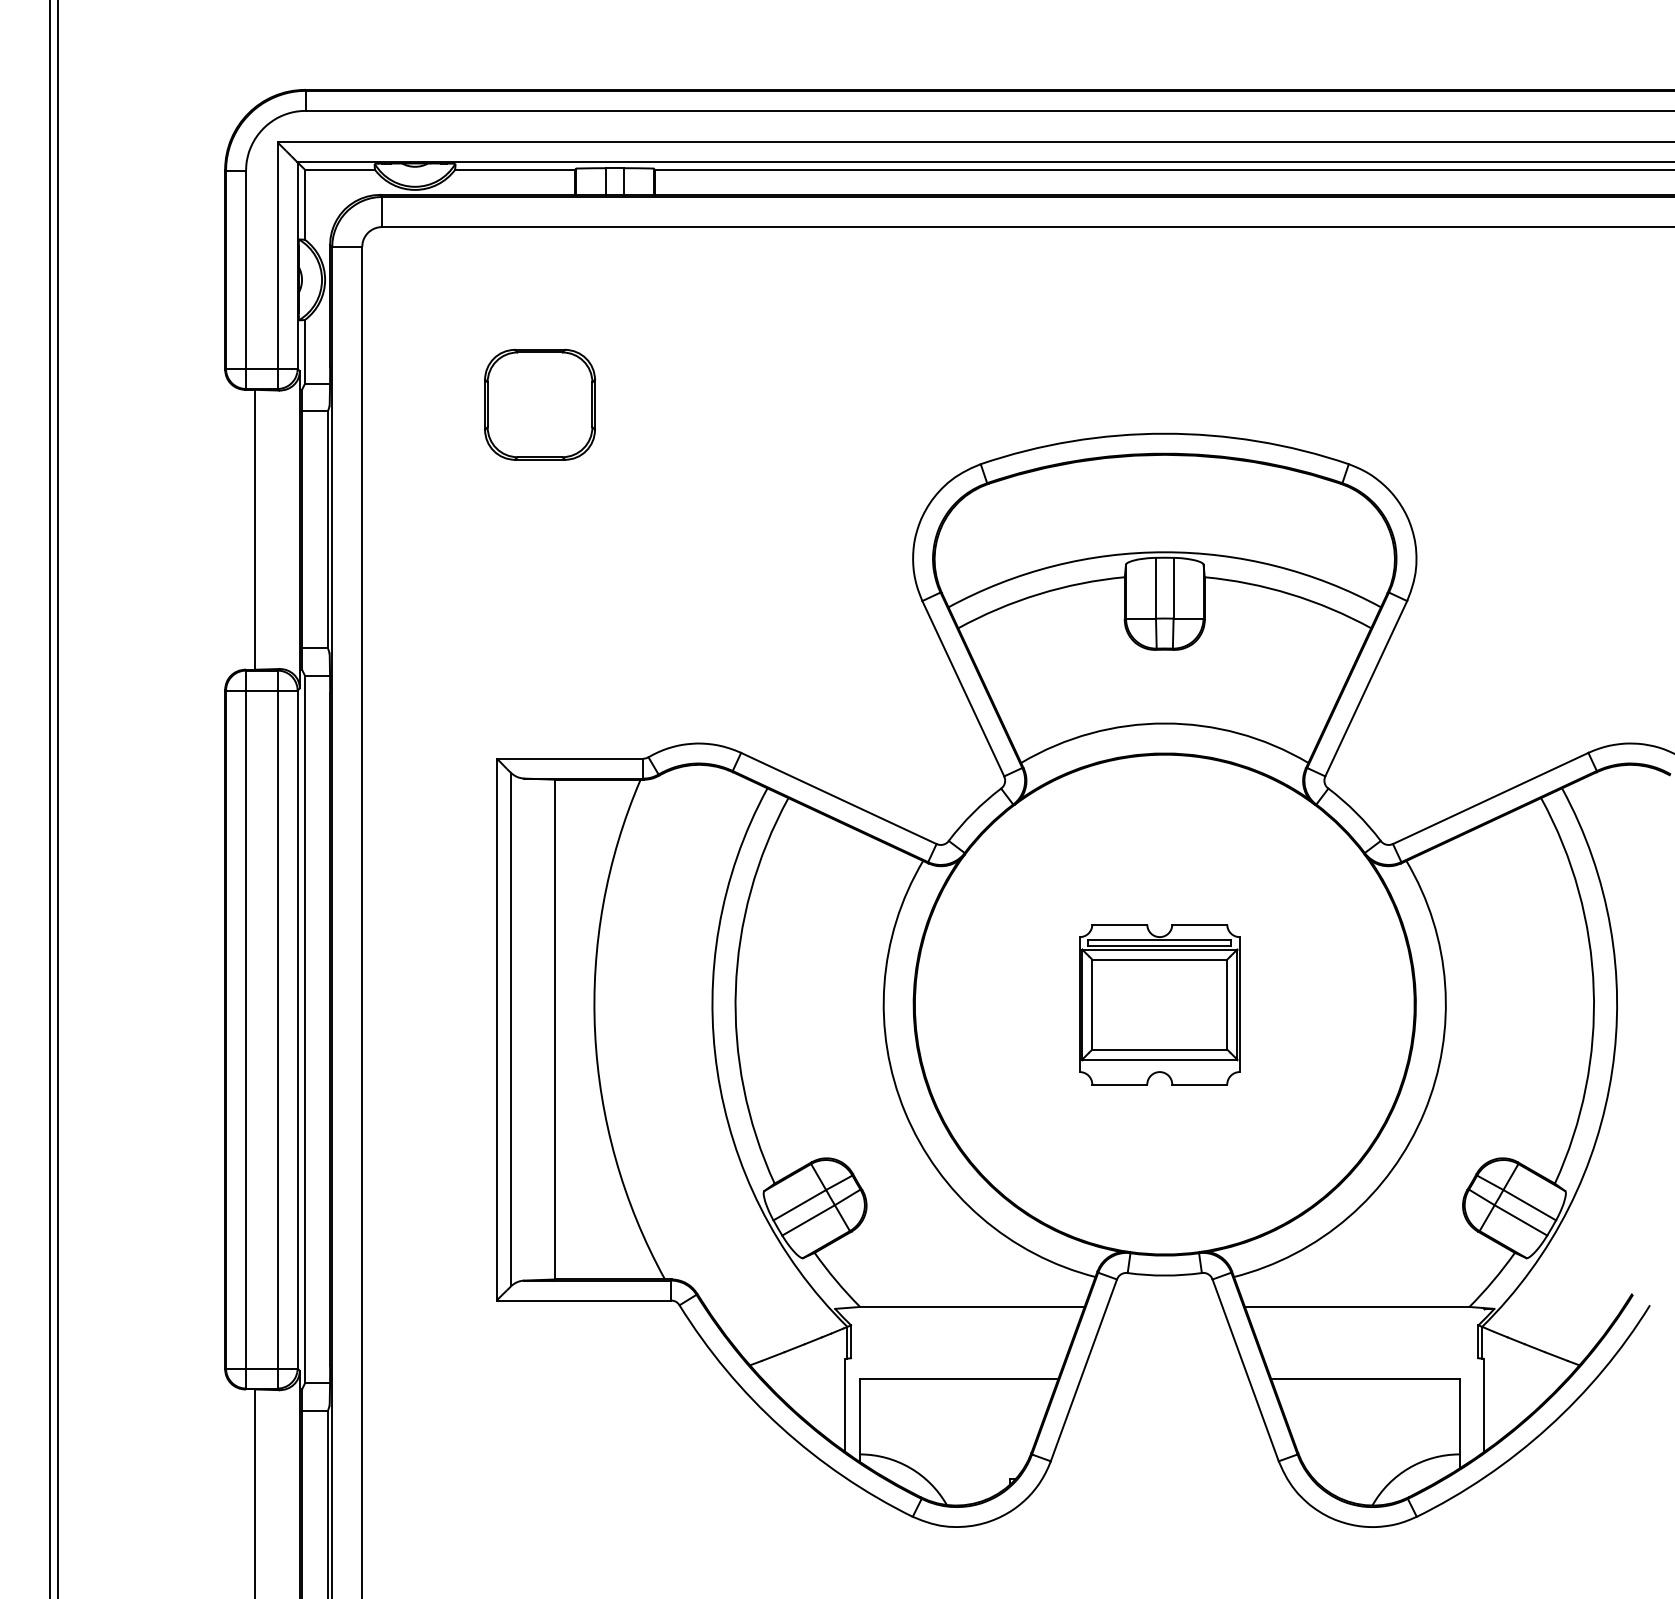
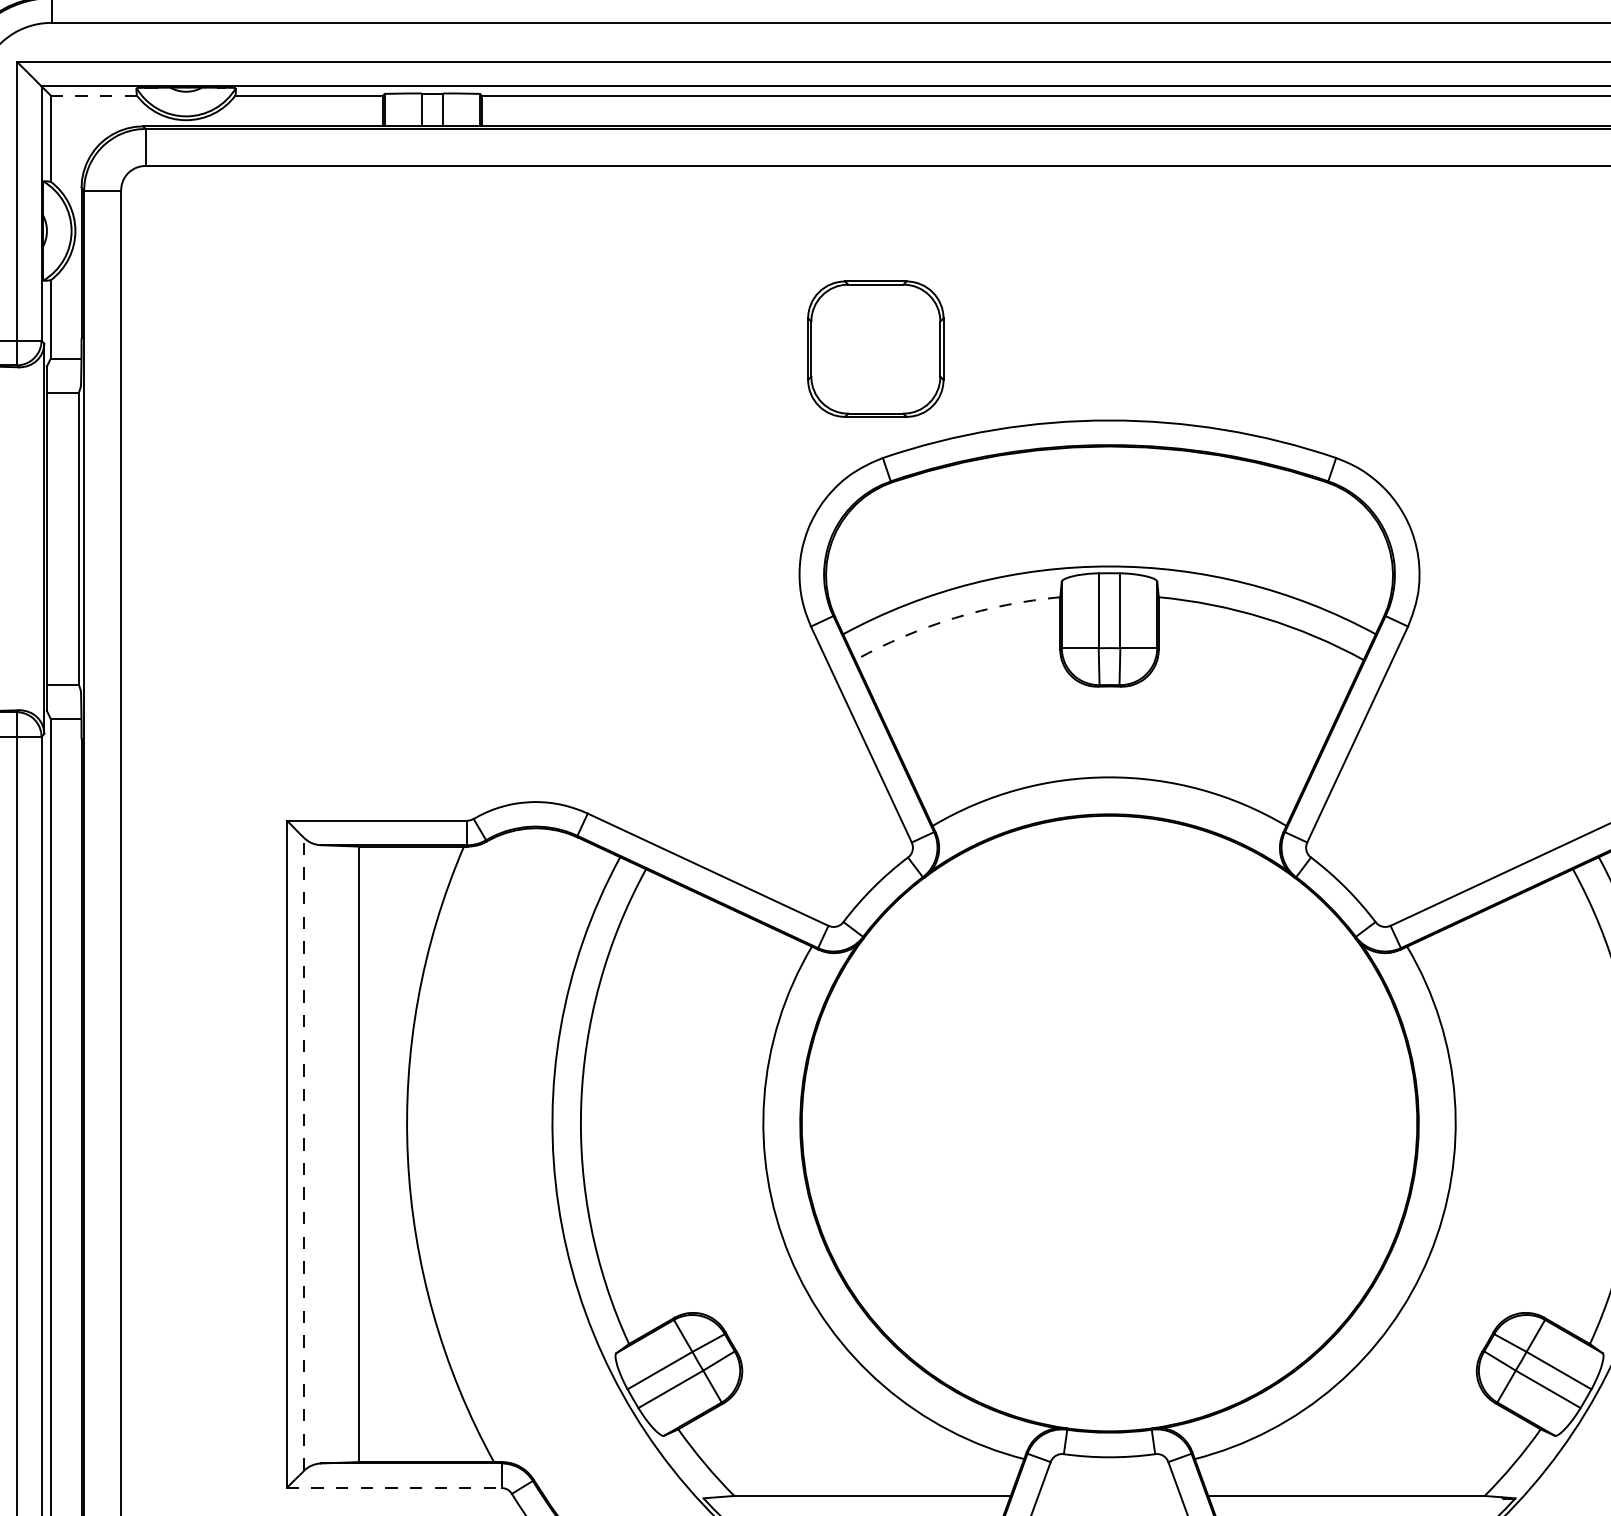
line: (340, 169) -> (94, 95), solid -> dashed
part: (540, 404) -> (876, 348), moved
arc: (1038, 594) -> (953, 618), solid -> dashed
part: (1159, 1004) -> (1103, 1123), removed
line: (510, 1029) -> (303, 1154), solid -> dashed
line: (584, 1300) -> (394, 1487), solid -> dashed

